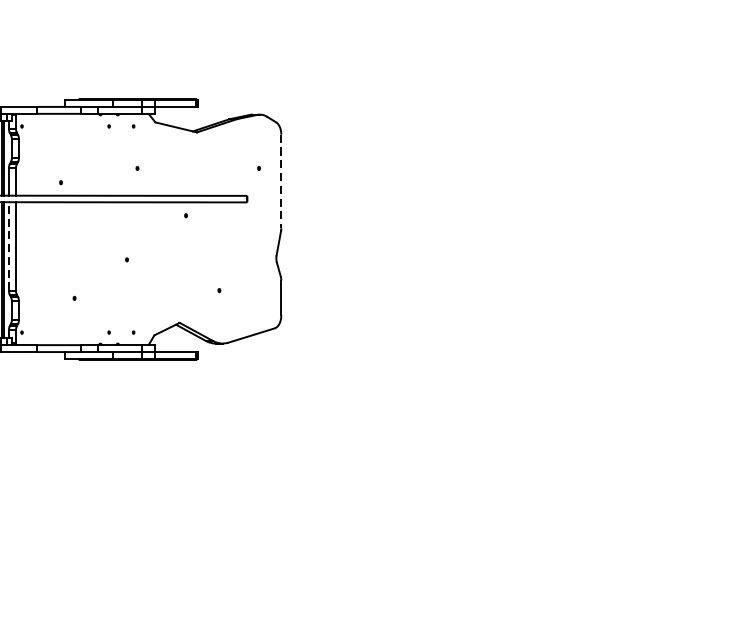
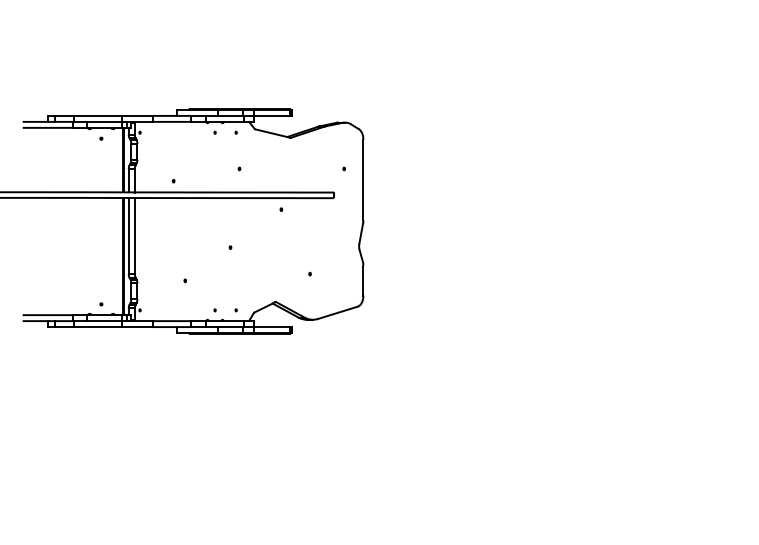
line: (281, 181) -> (363, 180), dashed -> solid
line: (8, 245) -> (128, 235), dashed -> solid

